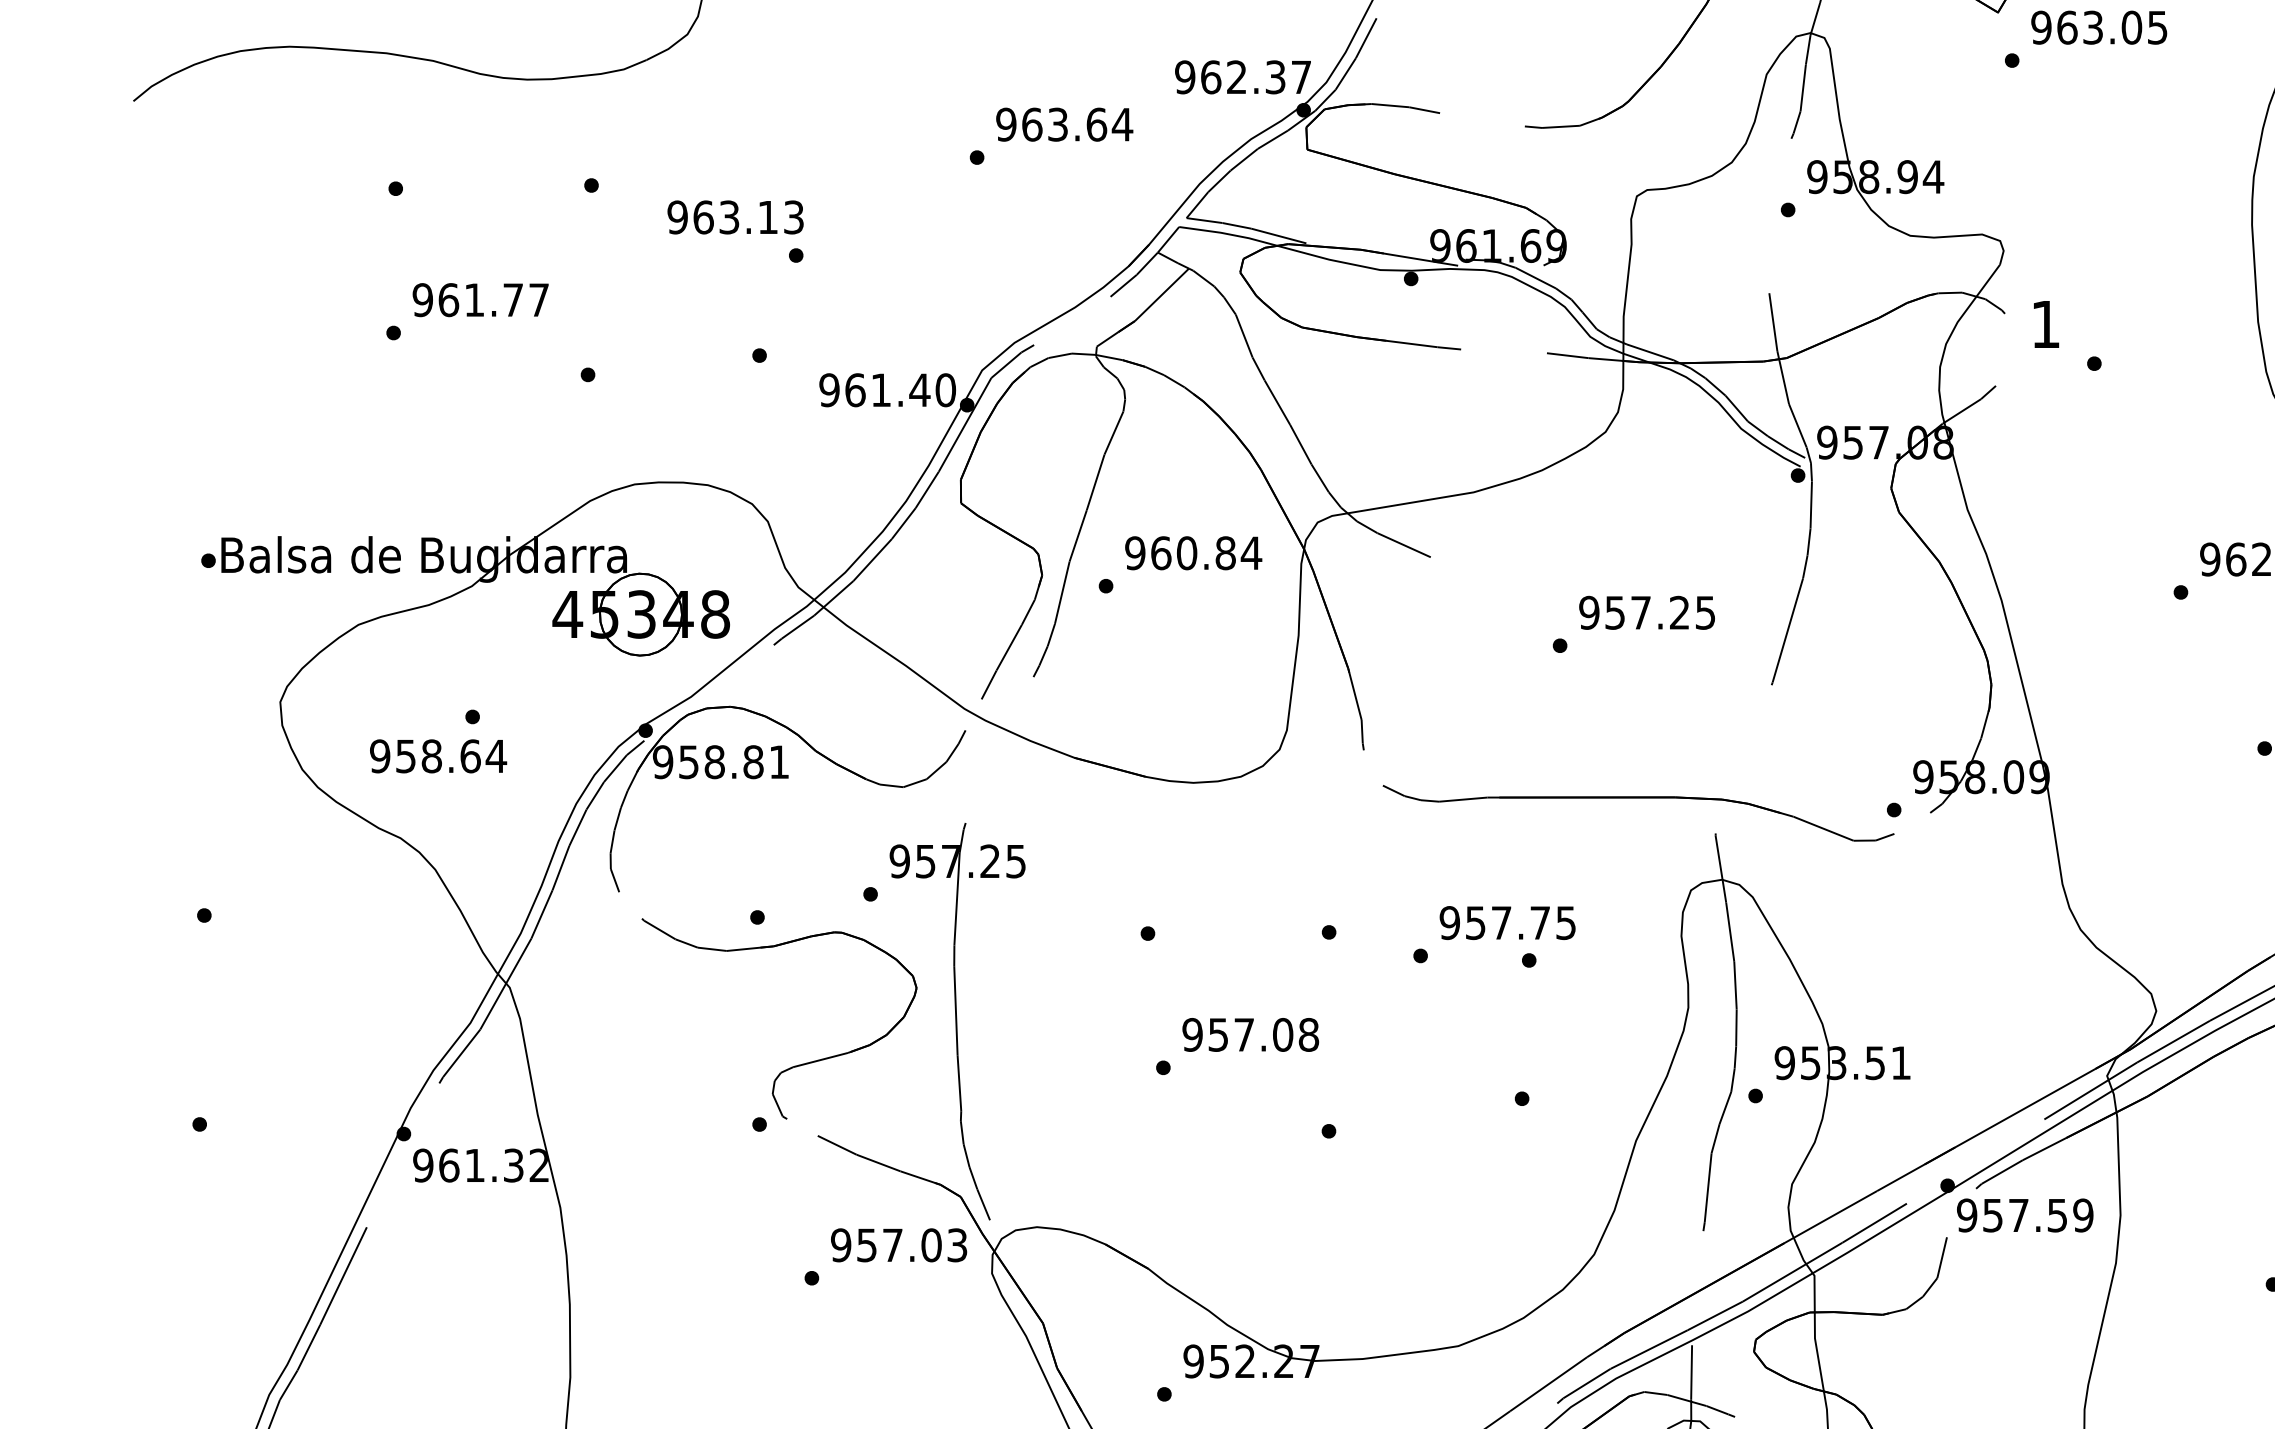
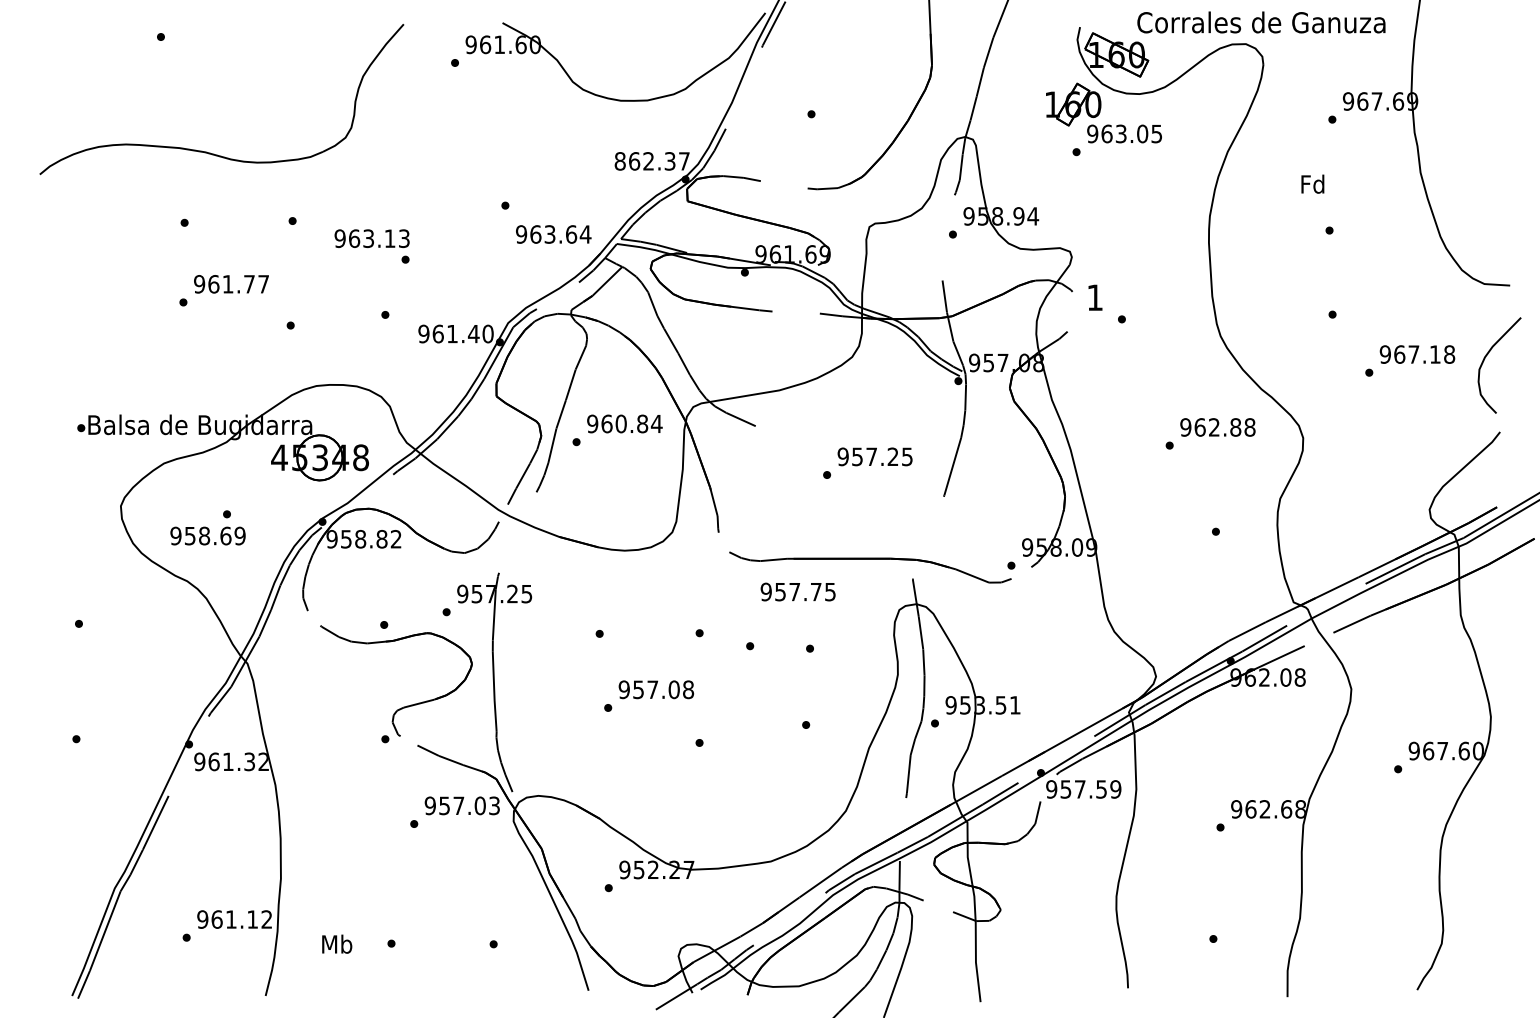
text: (1183, 77) -> (619, 161), 962.37 -> 862.37
text: (1064, 124) -> (553, 234), moved
text: (495, 755) -> (239, 535), 958.64 -> 958.69
text: (777, 760) -> (395, 538), 958.81 -> 958.82
text: (1506, 922) -> (797, 591), moved

